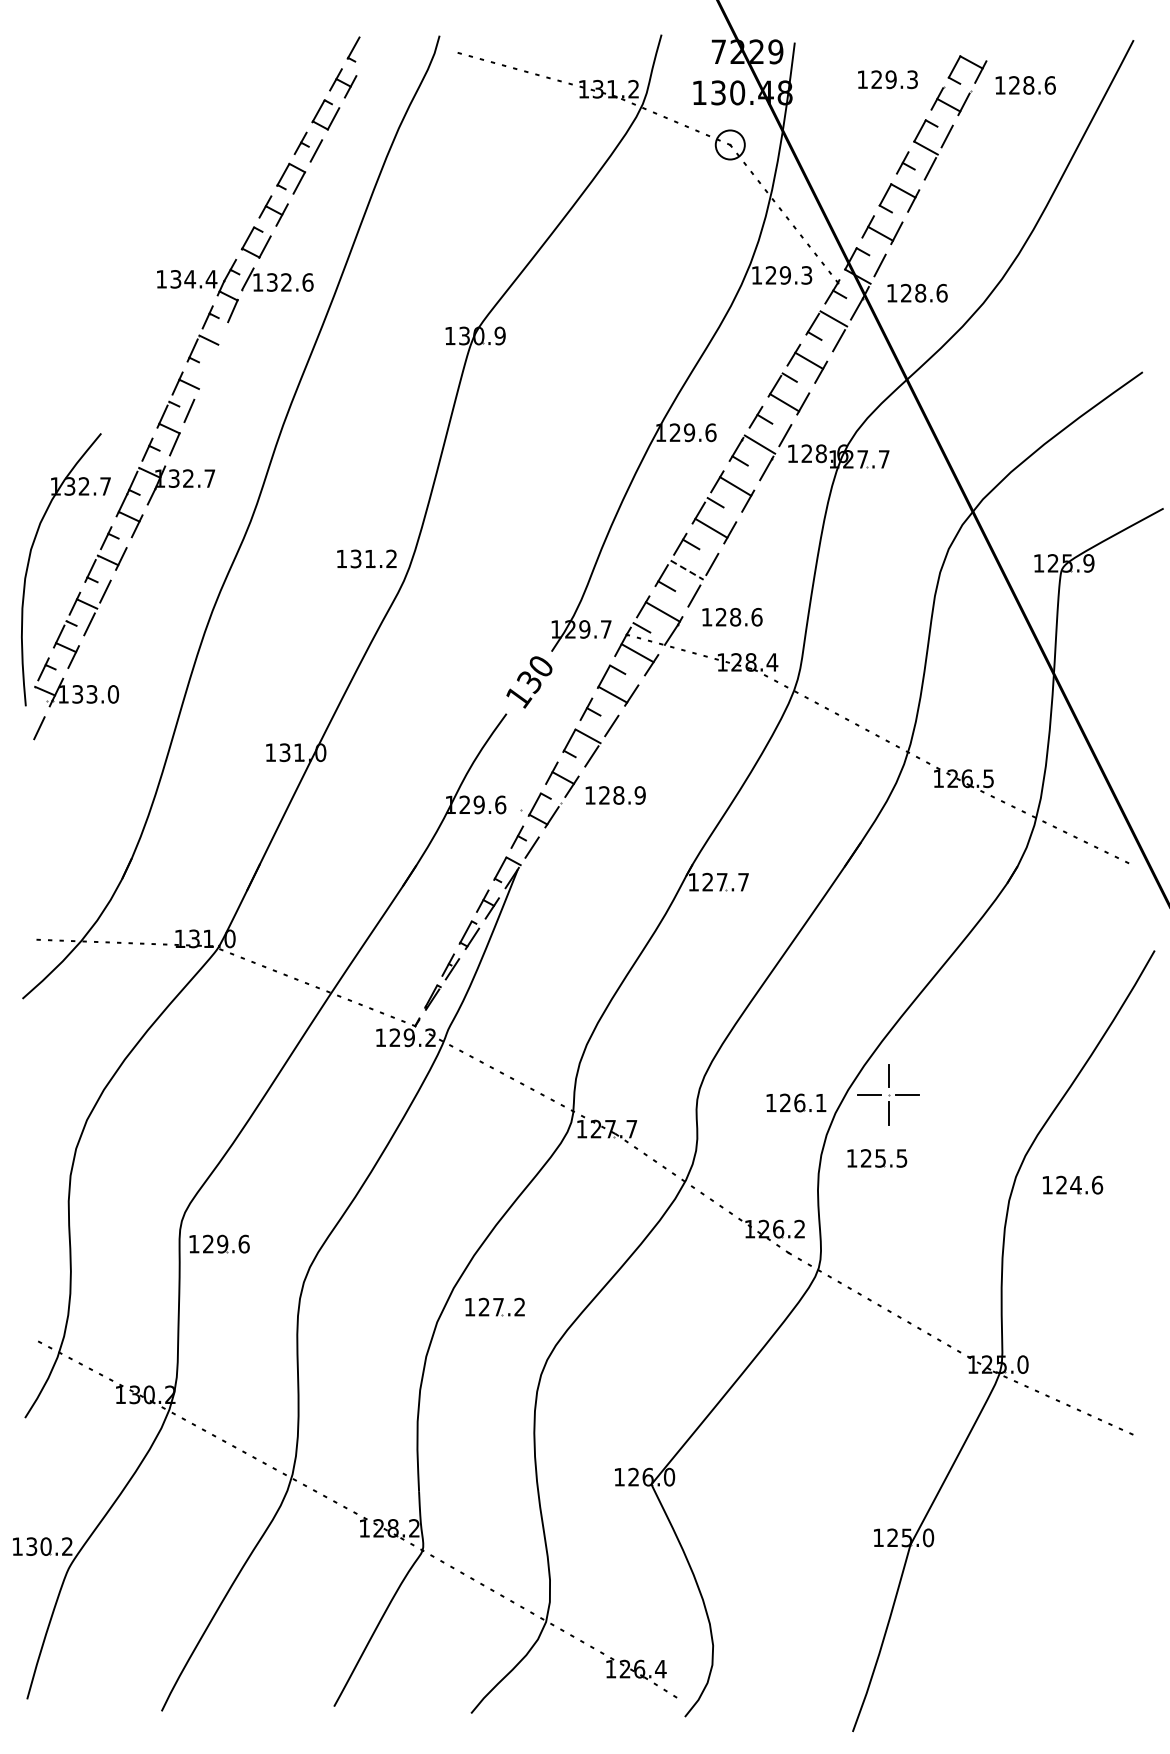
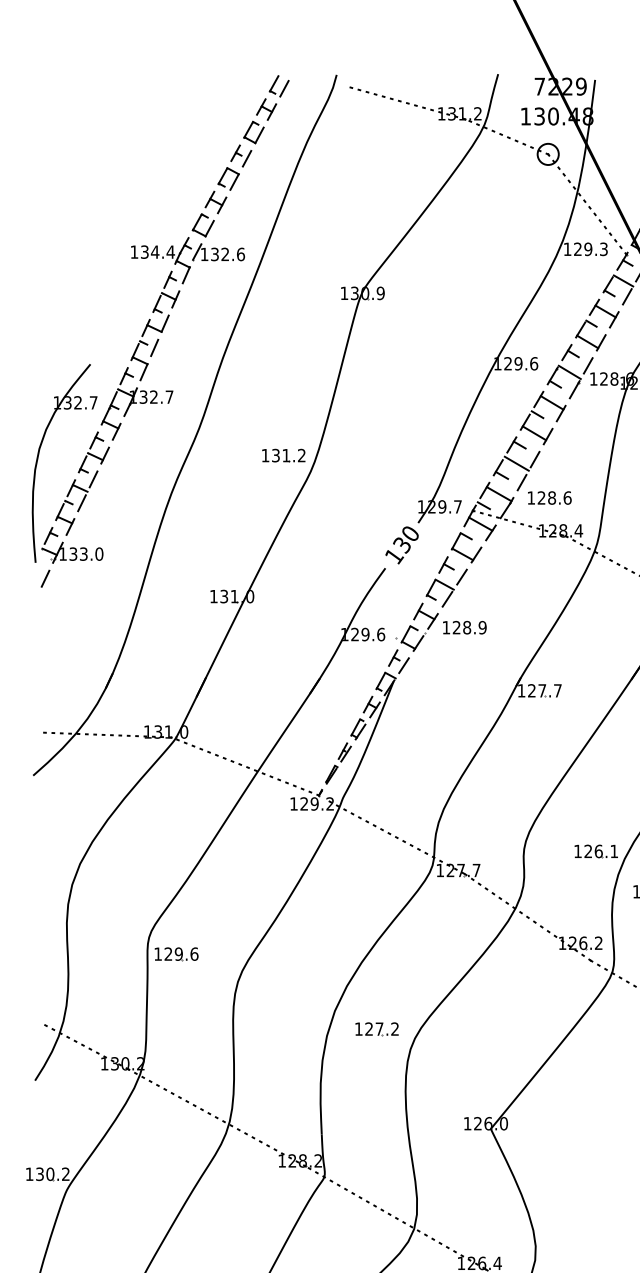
line: (367, 54) -> (284, 88), added
line: (218, 344) -> (175, 299), added
line: (203, 377) -> (164, 323), added
line: (687, 570) -> (517, 464), dashed -> solid
part: (494, 1306) -> (376, 1028), moved

